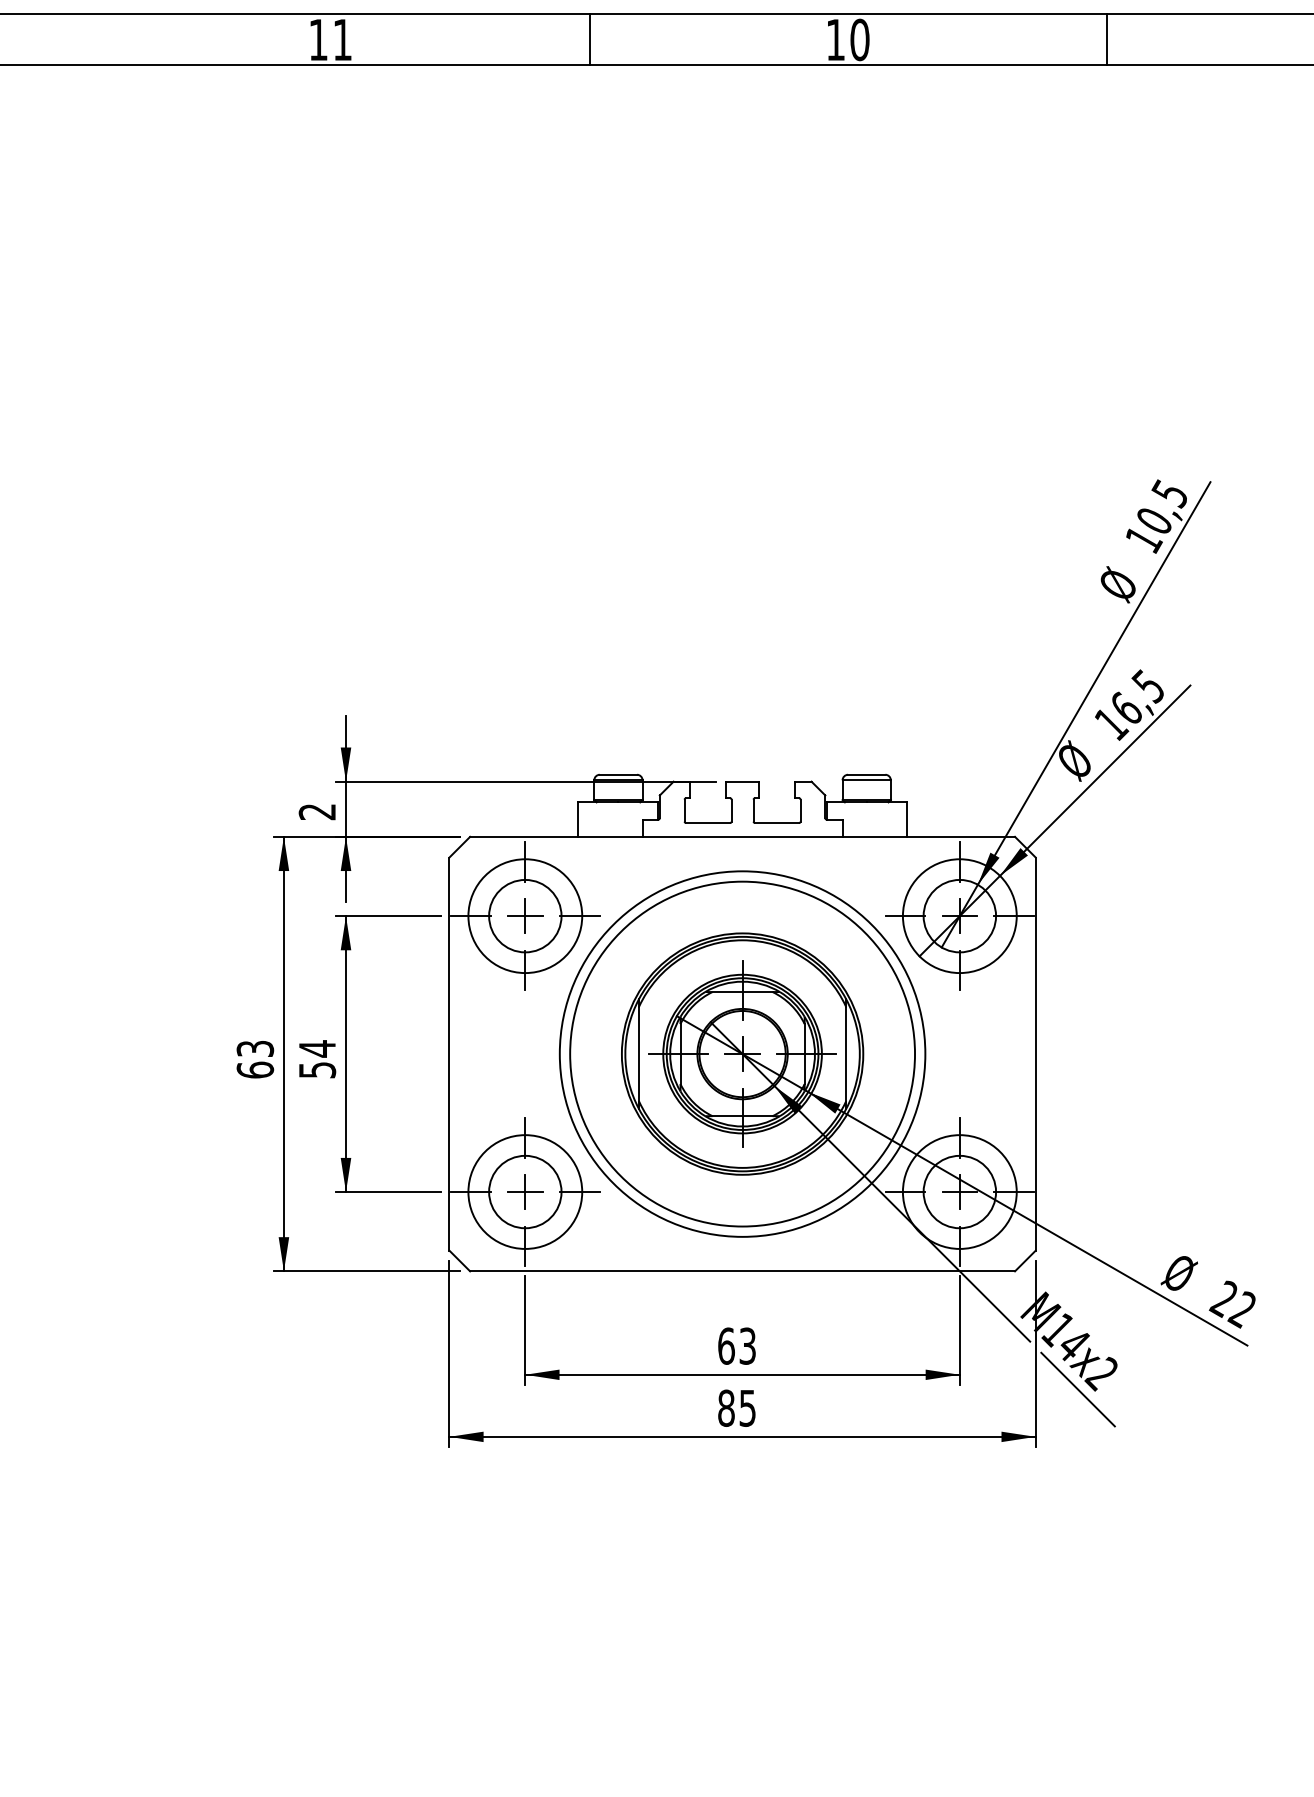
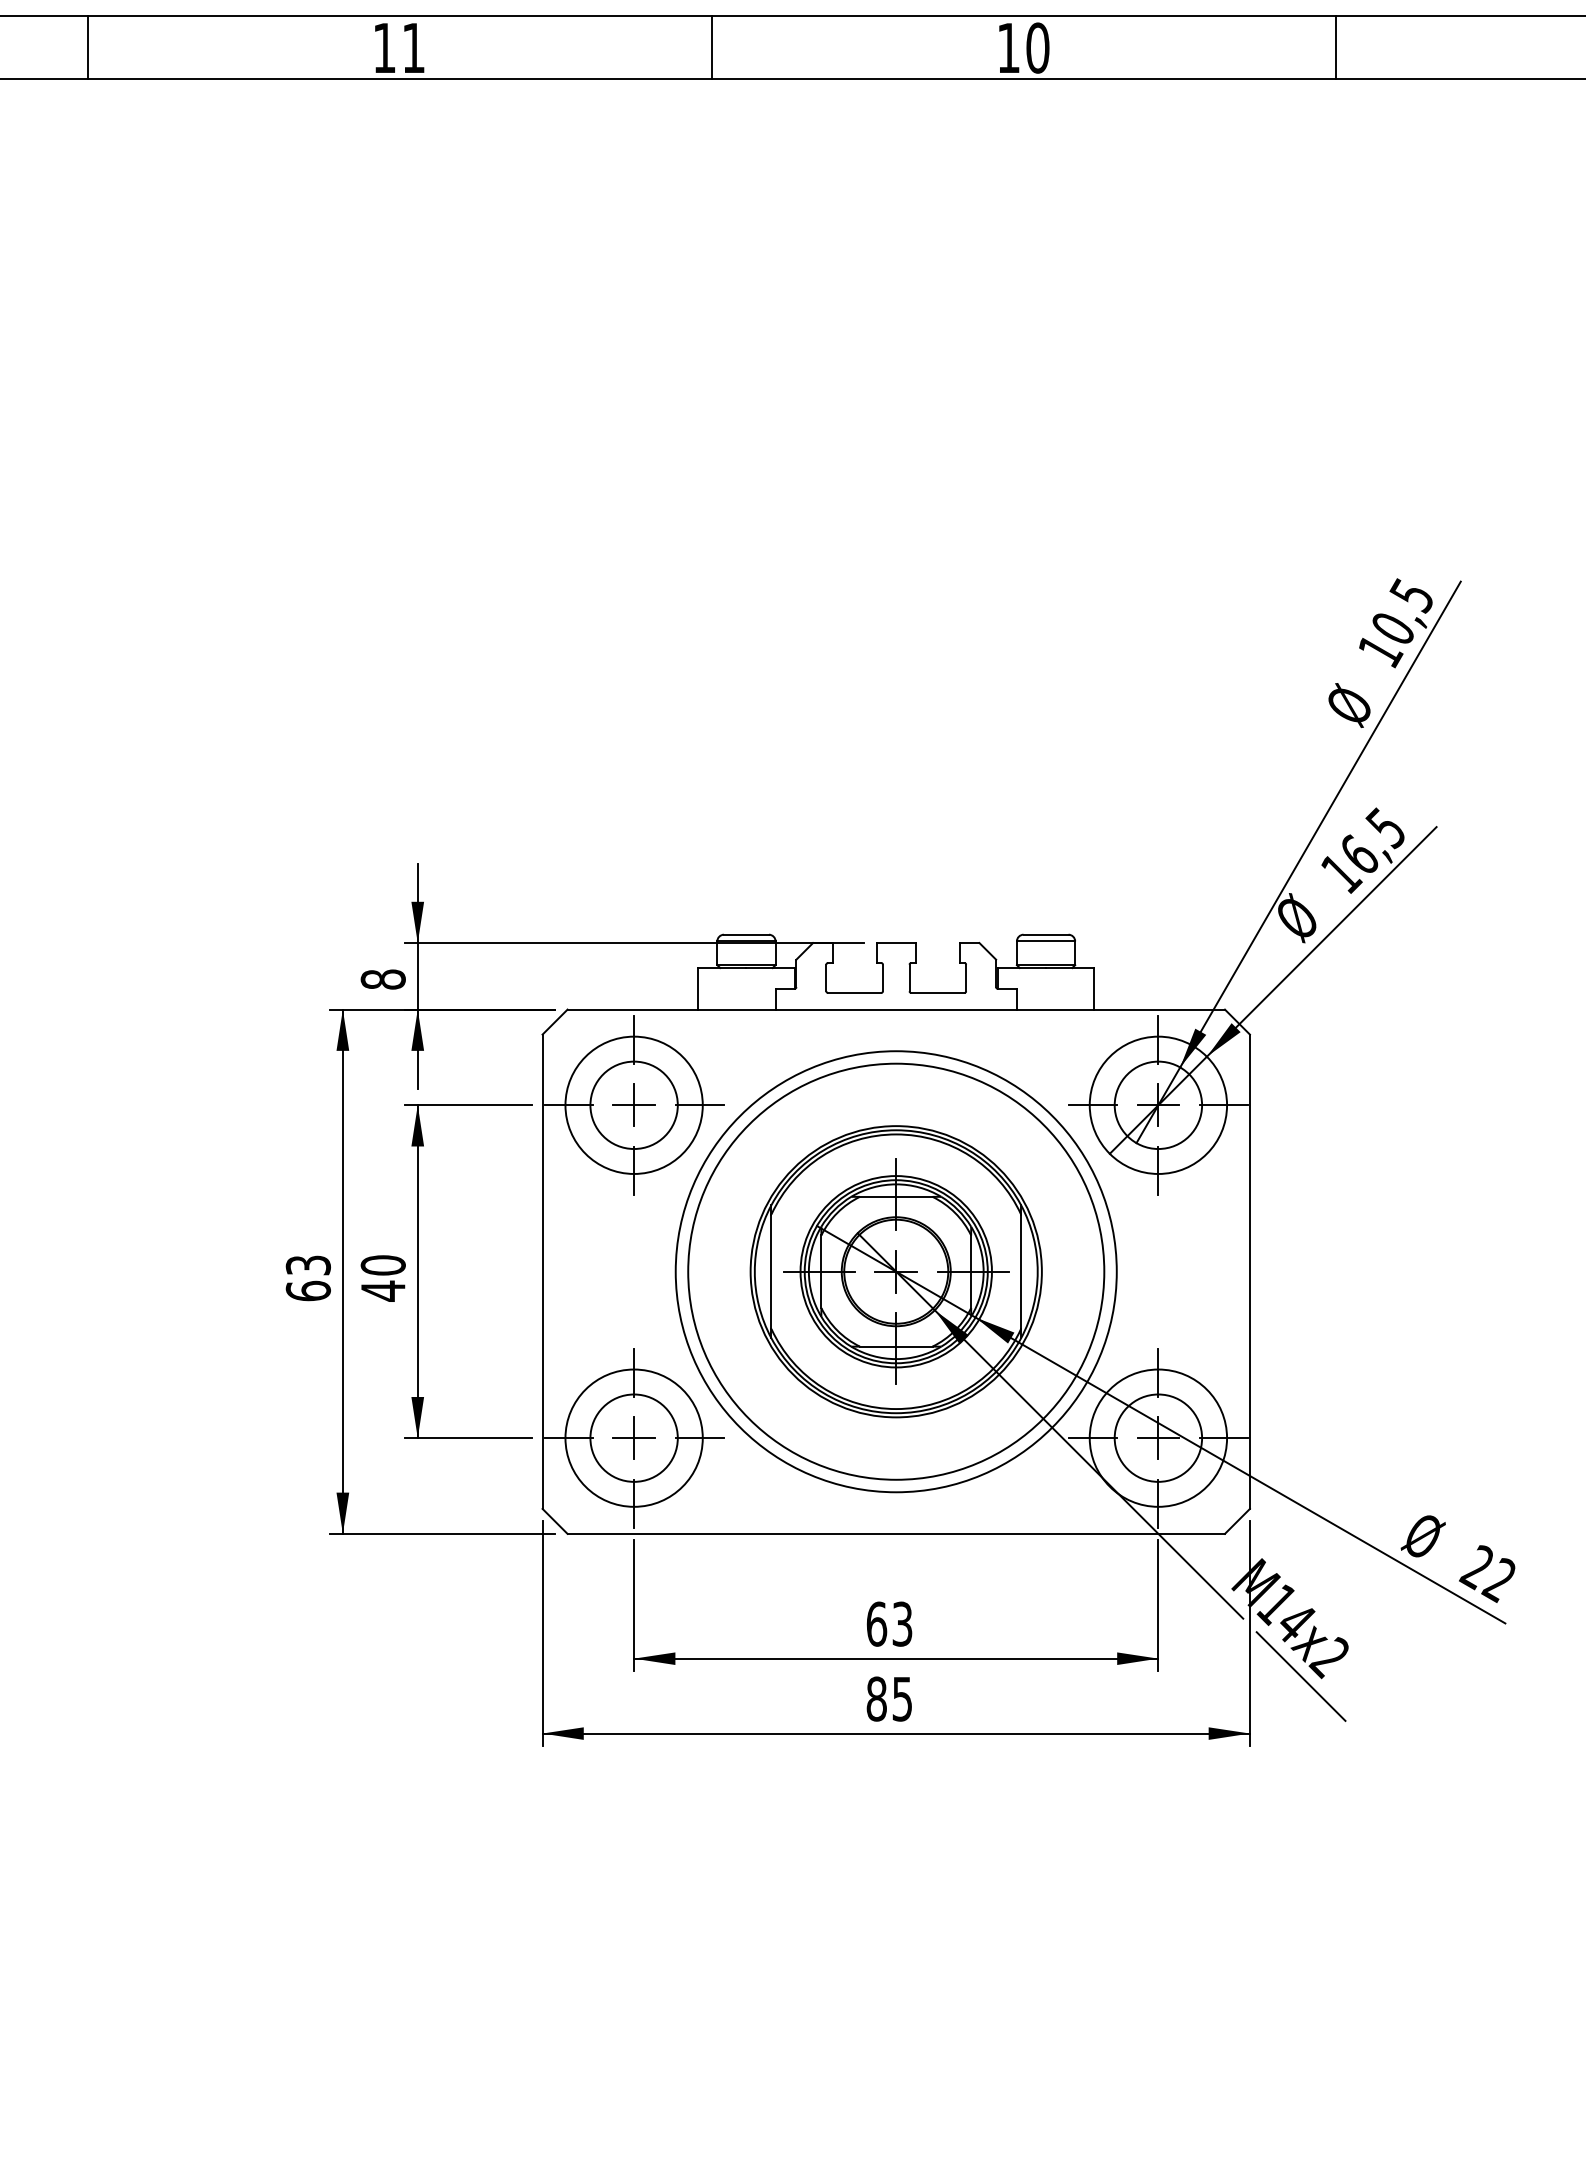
line: (73, 39) -> (88, 47), added
text: (316, 811) -> (382, 979), 2 -> 8
text: (316, 1058) -> (382, 1277), 54 -> 40

